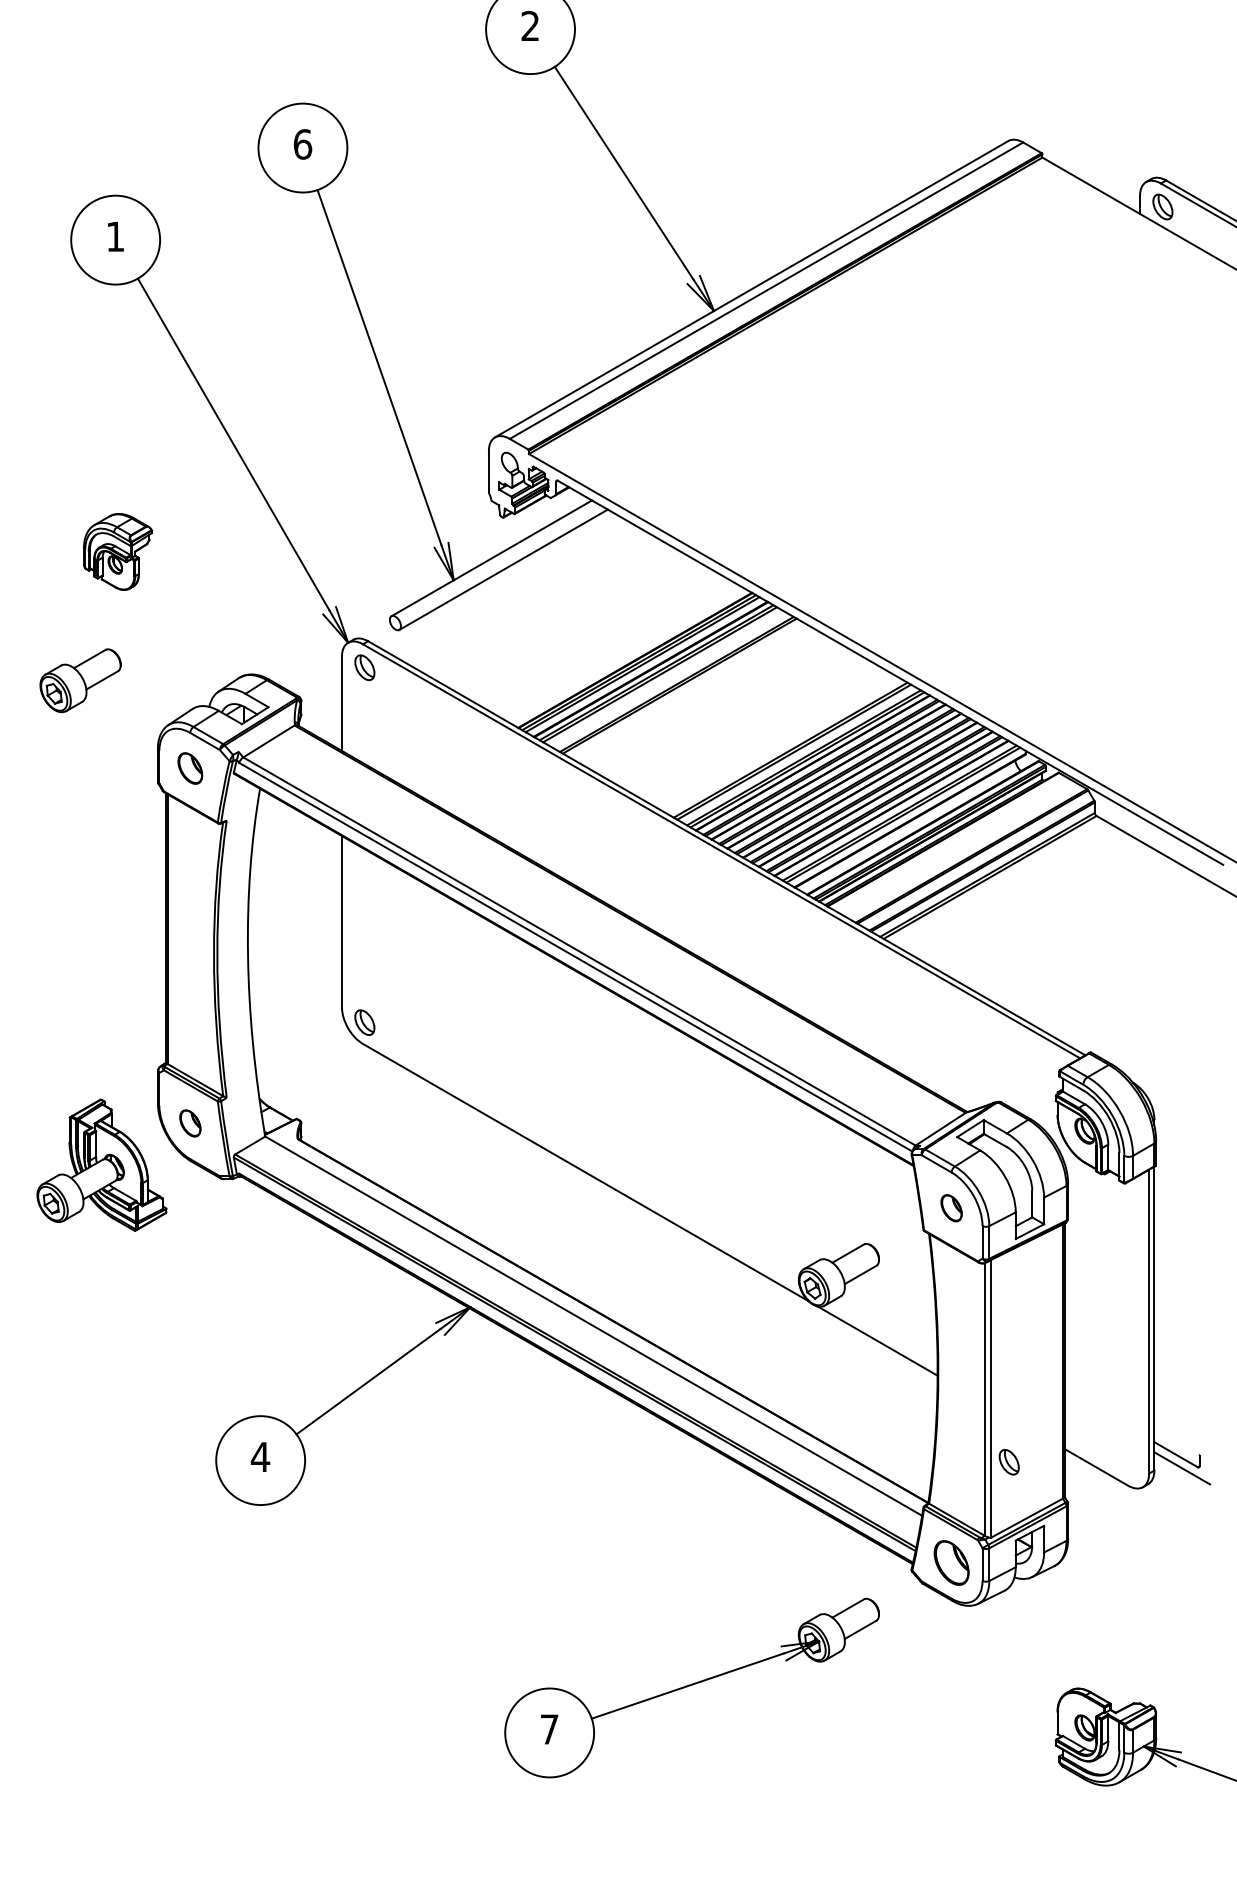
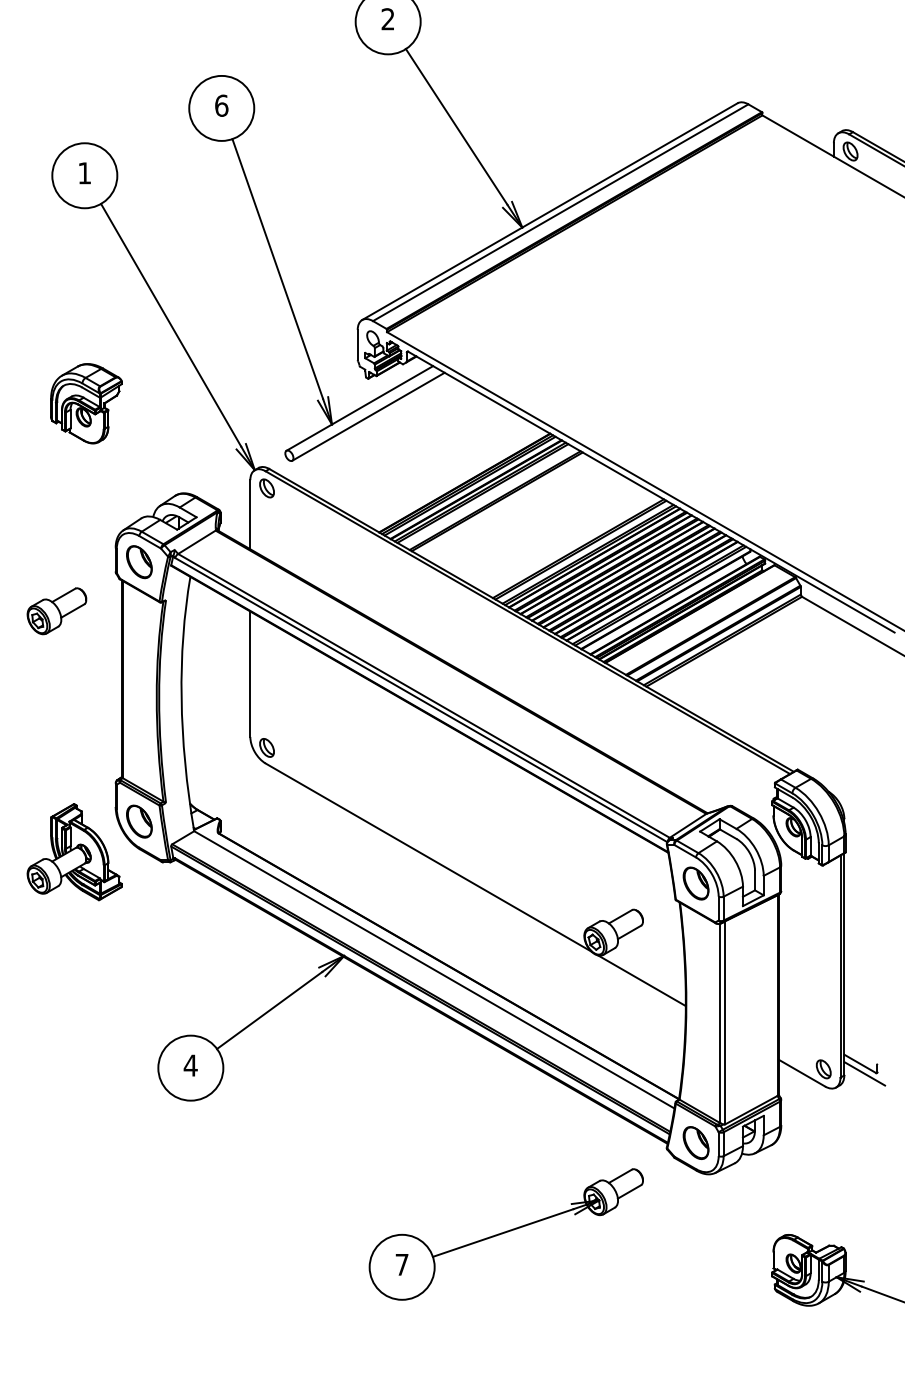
part: (117, 551) -> (86, 403), size x1.43
part: (80, 680) -> (56, 611), moved
part: (190, 768) -> (139, 562), size x1.43
part: (190, 1123) -> (139, 821), size x1.67
part: (951, 1208) -> (695, 883), size x1.67
part: (1008, 1462) -> (823, 1069), moved

